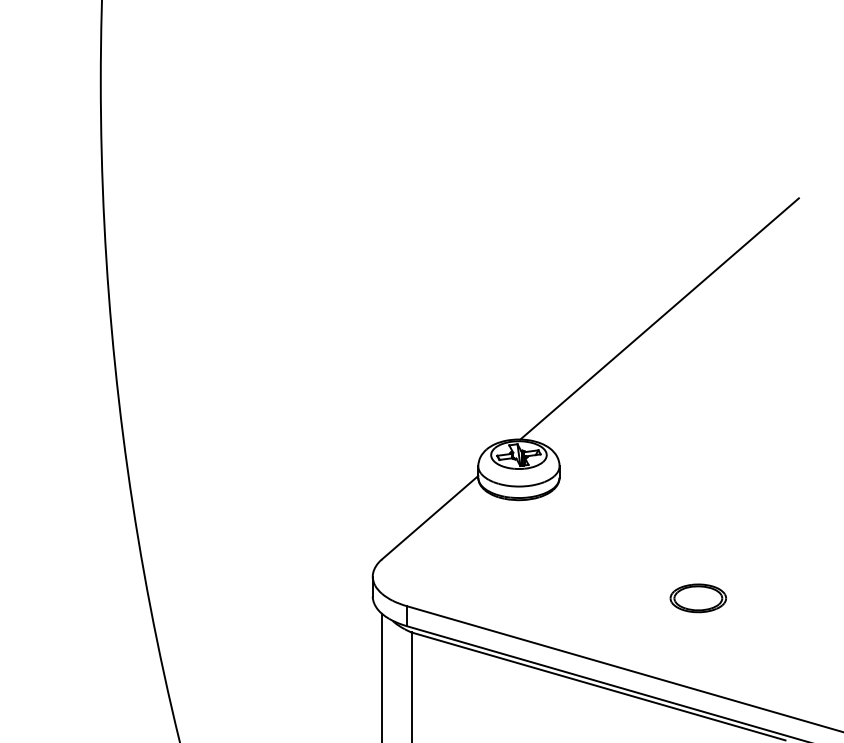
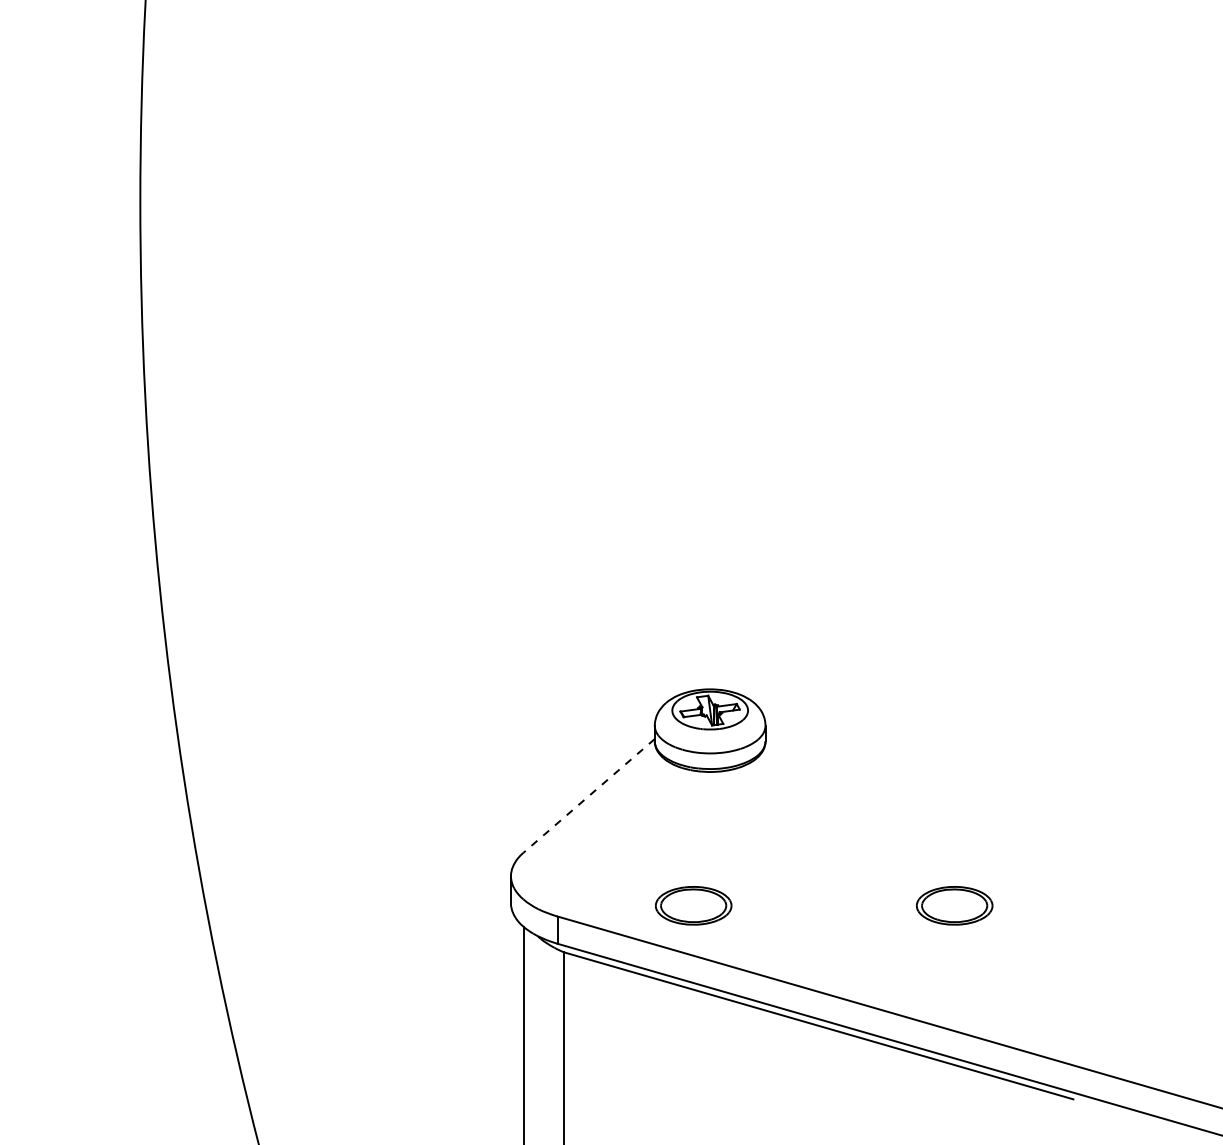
line: (659, 318) -> (901, 524), removed
line: (430, 517) -> (589, 795), solid -> dashed
part: (506, 598) -> (693, 905), added

